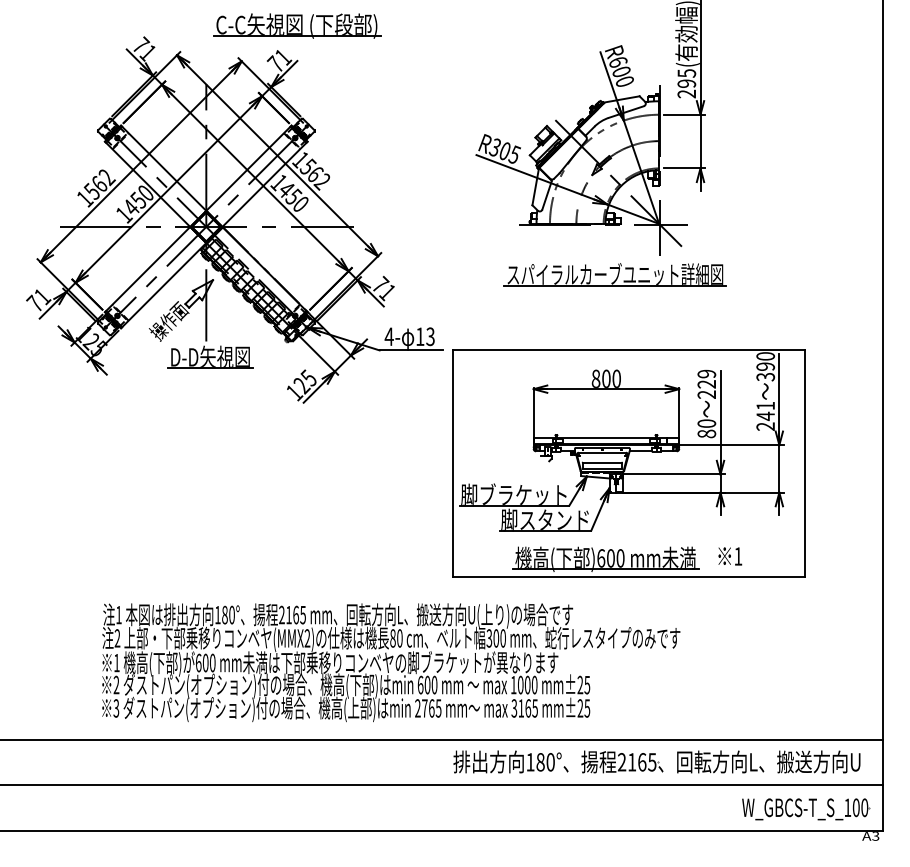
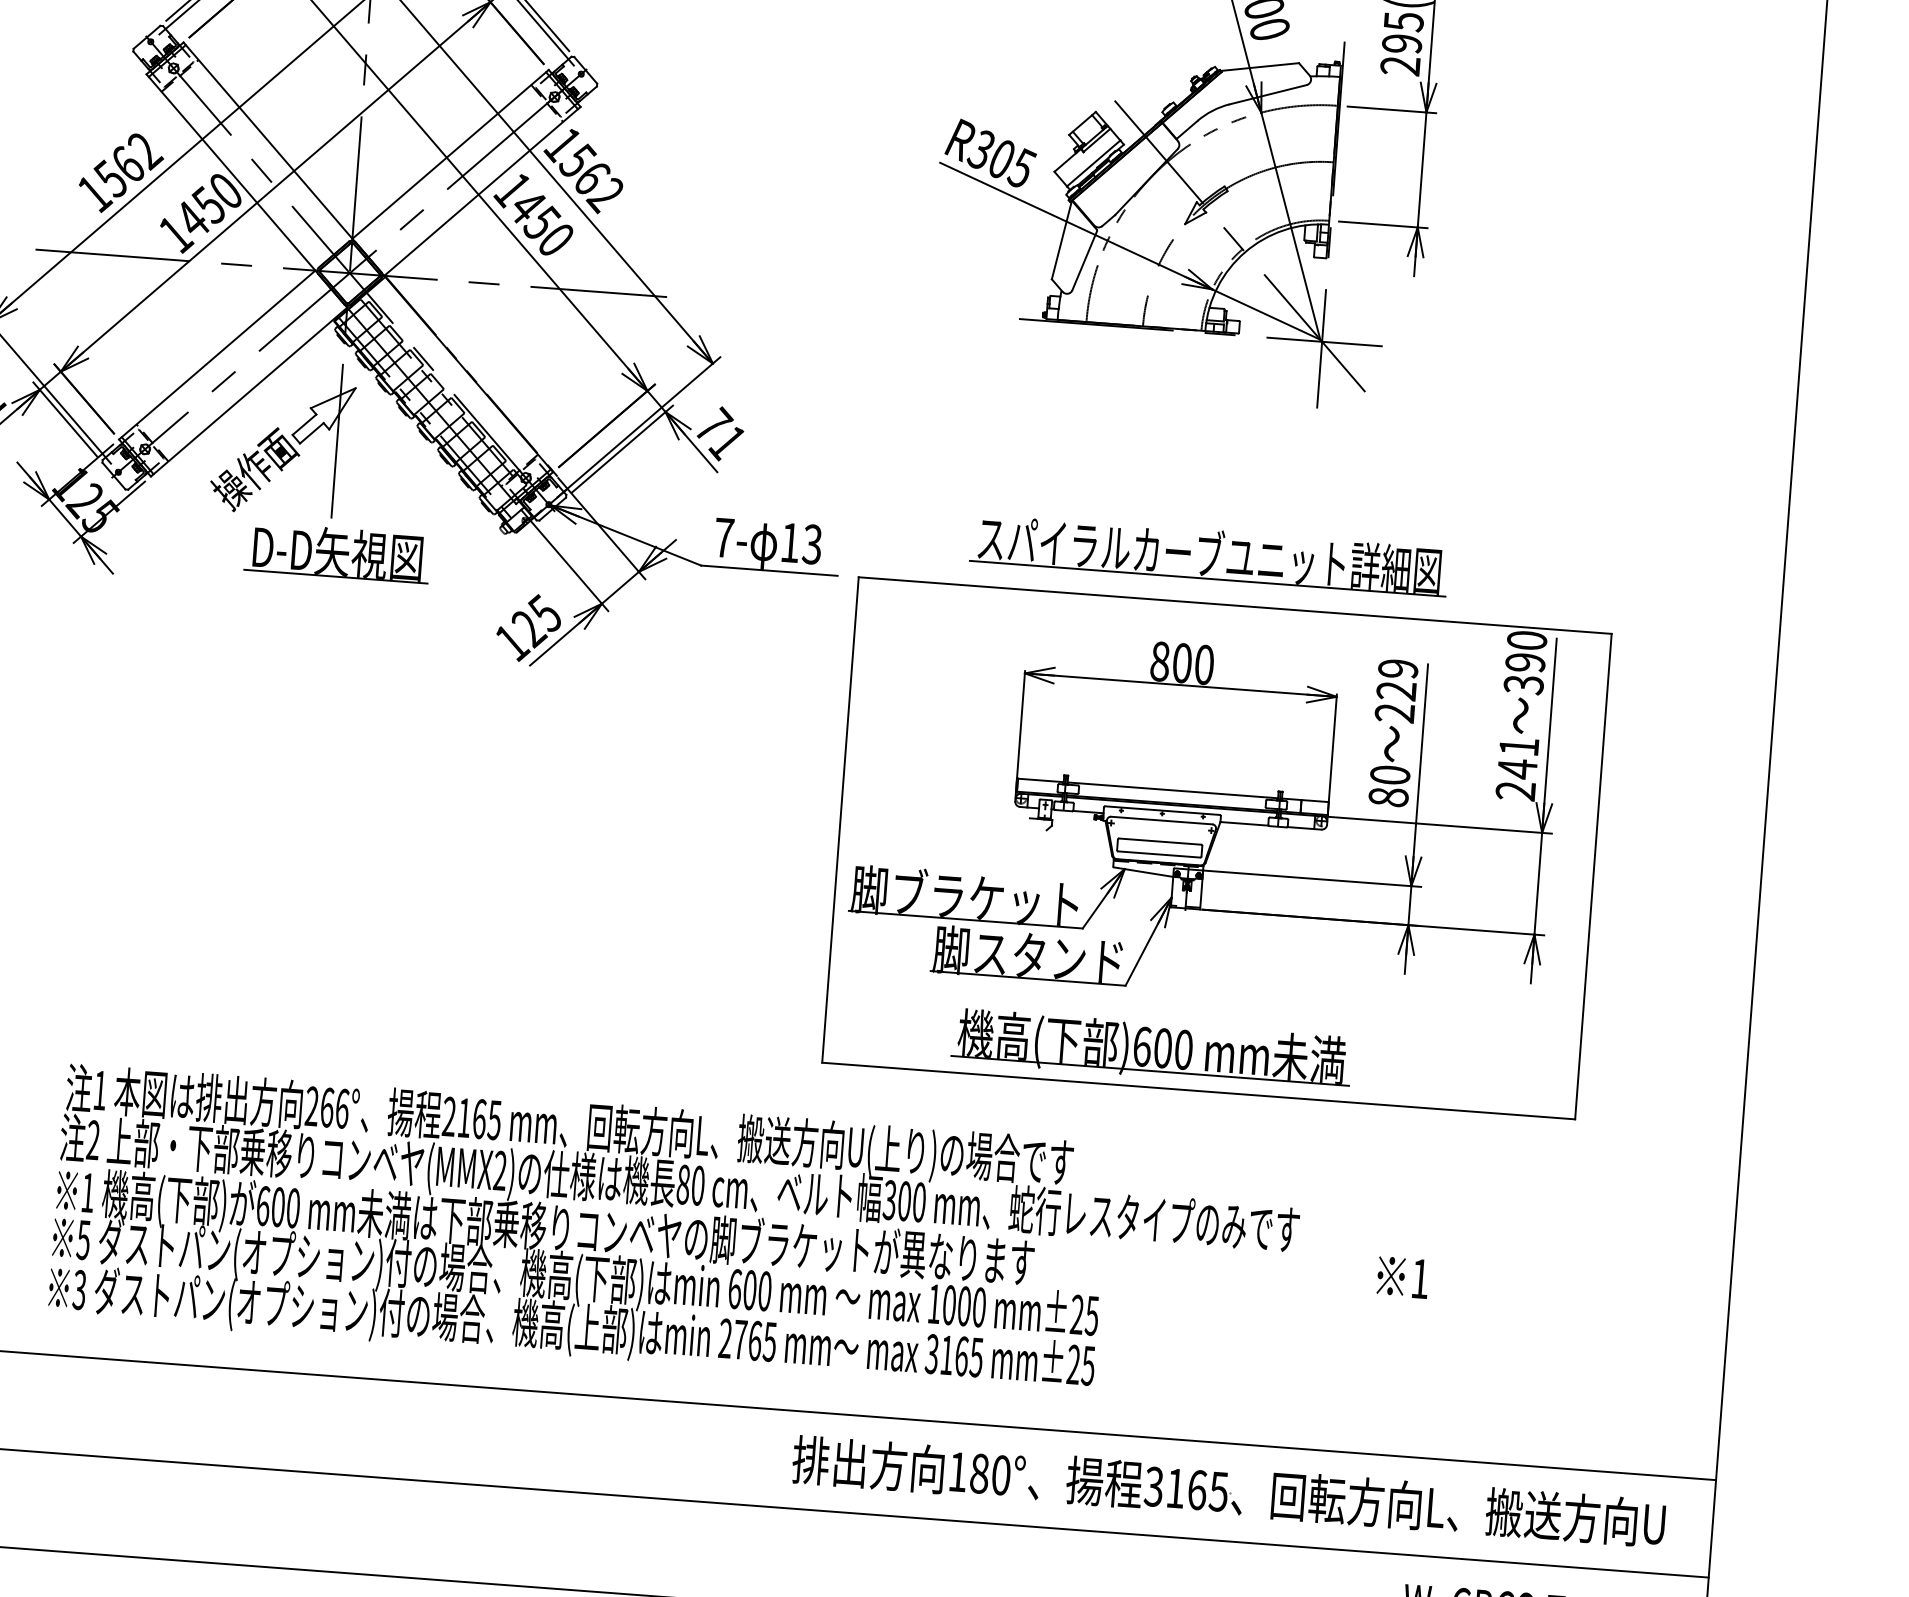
part: (614, 274) -> (1207, 554), moved
text: (388, 336) -> (722, 537), 4- -> 7-
text: (730, 556) -> (1403, 1277), moved
text: (224, 614) -> (326, 1106), 180° -> 266°
text: (116, 684) -> (83, 1238), 2 -> 5
text: (621, 762) -> (1152, 1487), 2165 -> 3165

